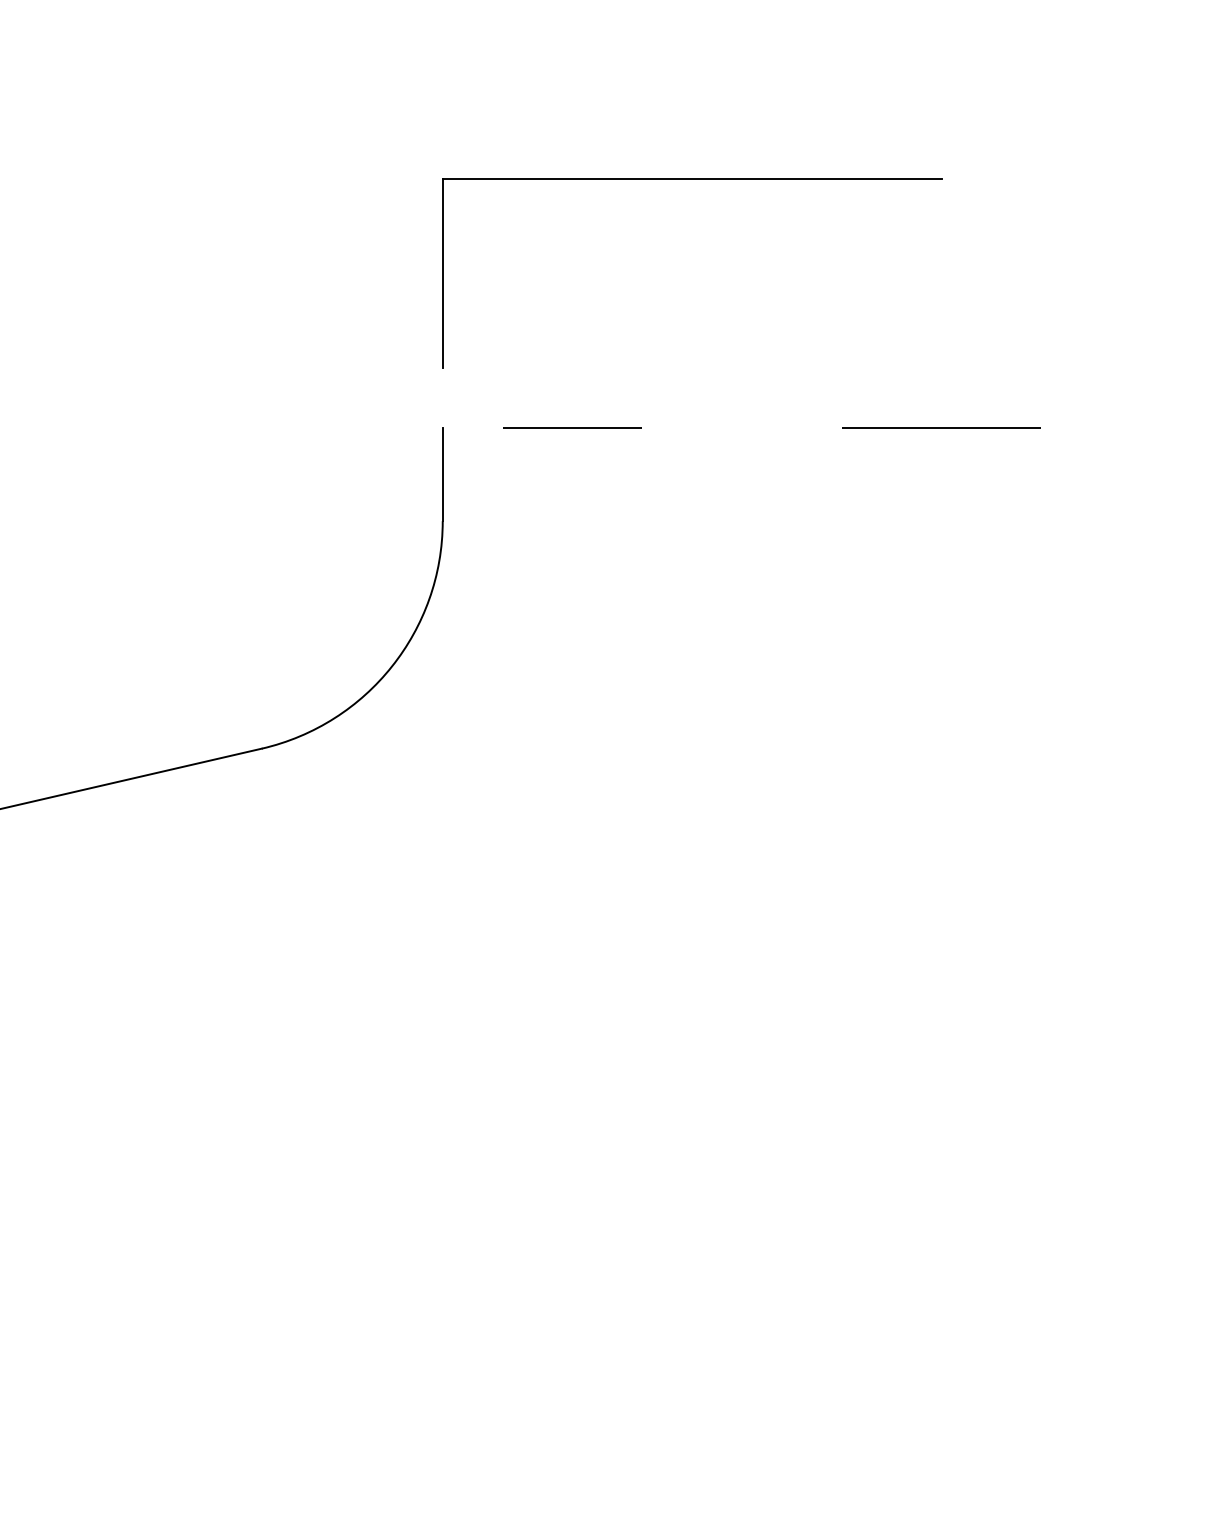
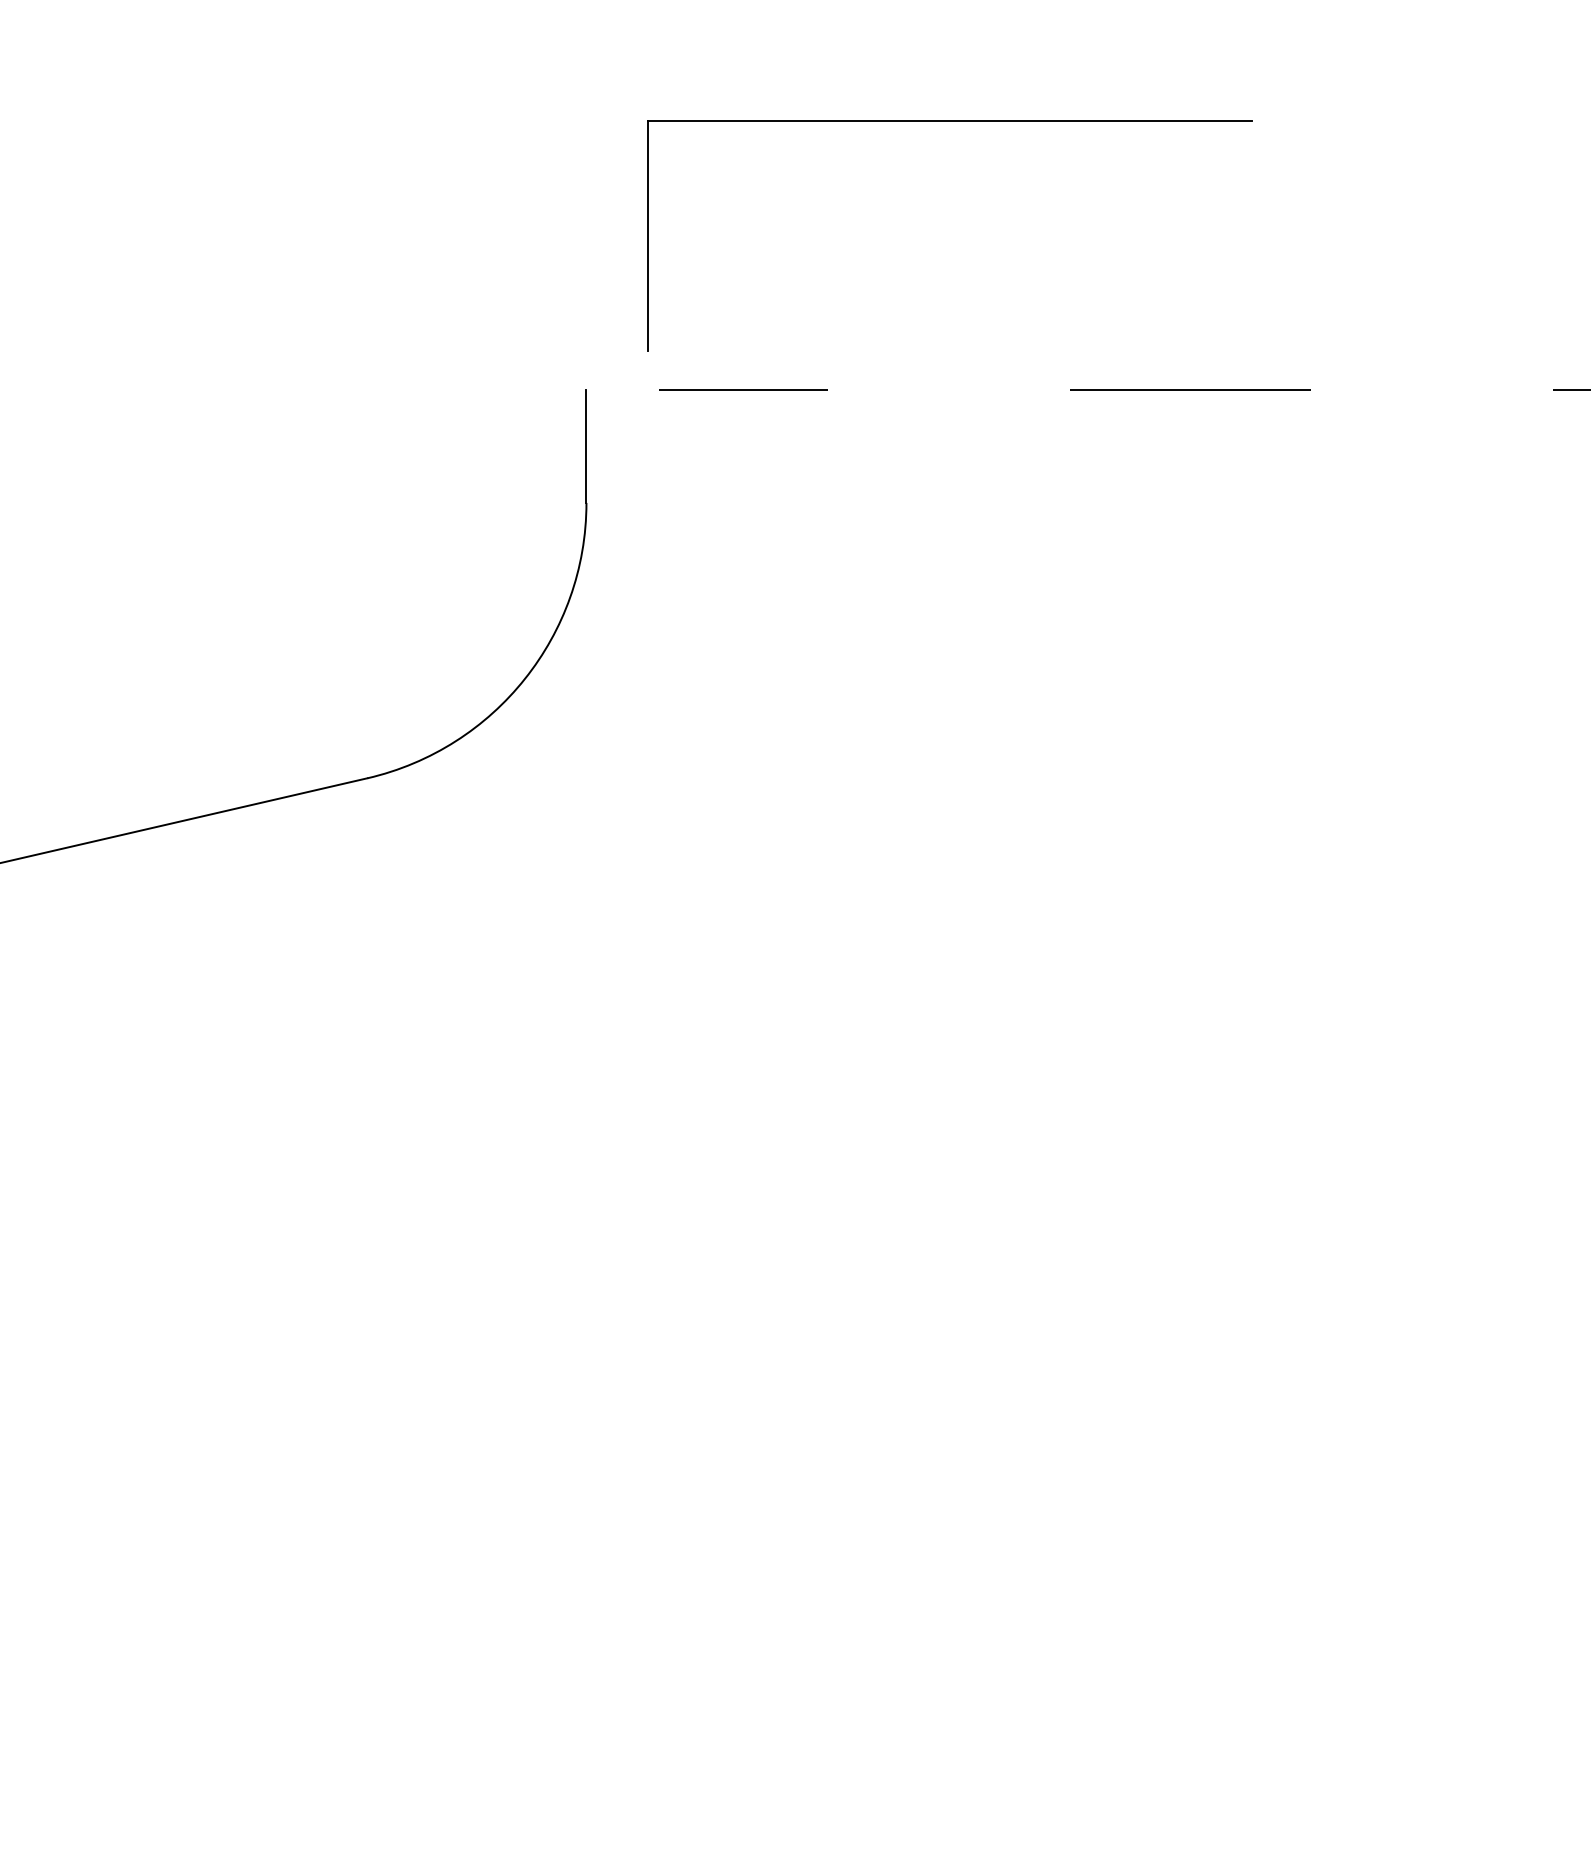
part: (691, 178) -> (949, 121), moved

